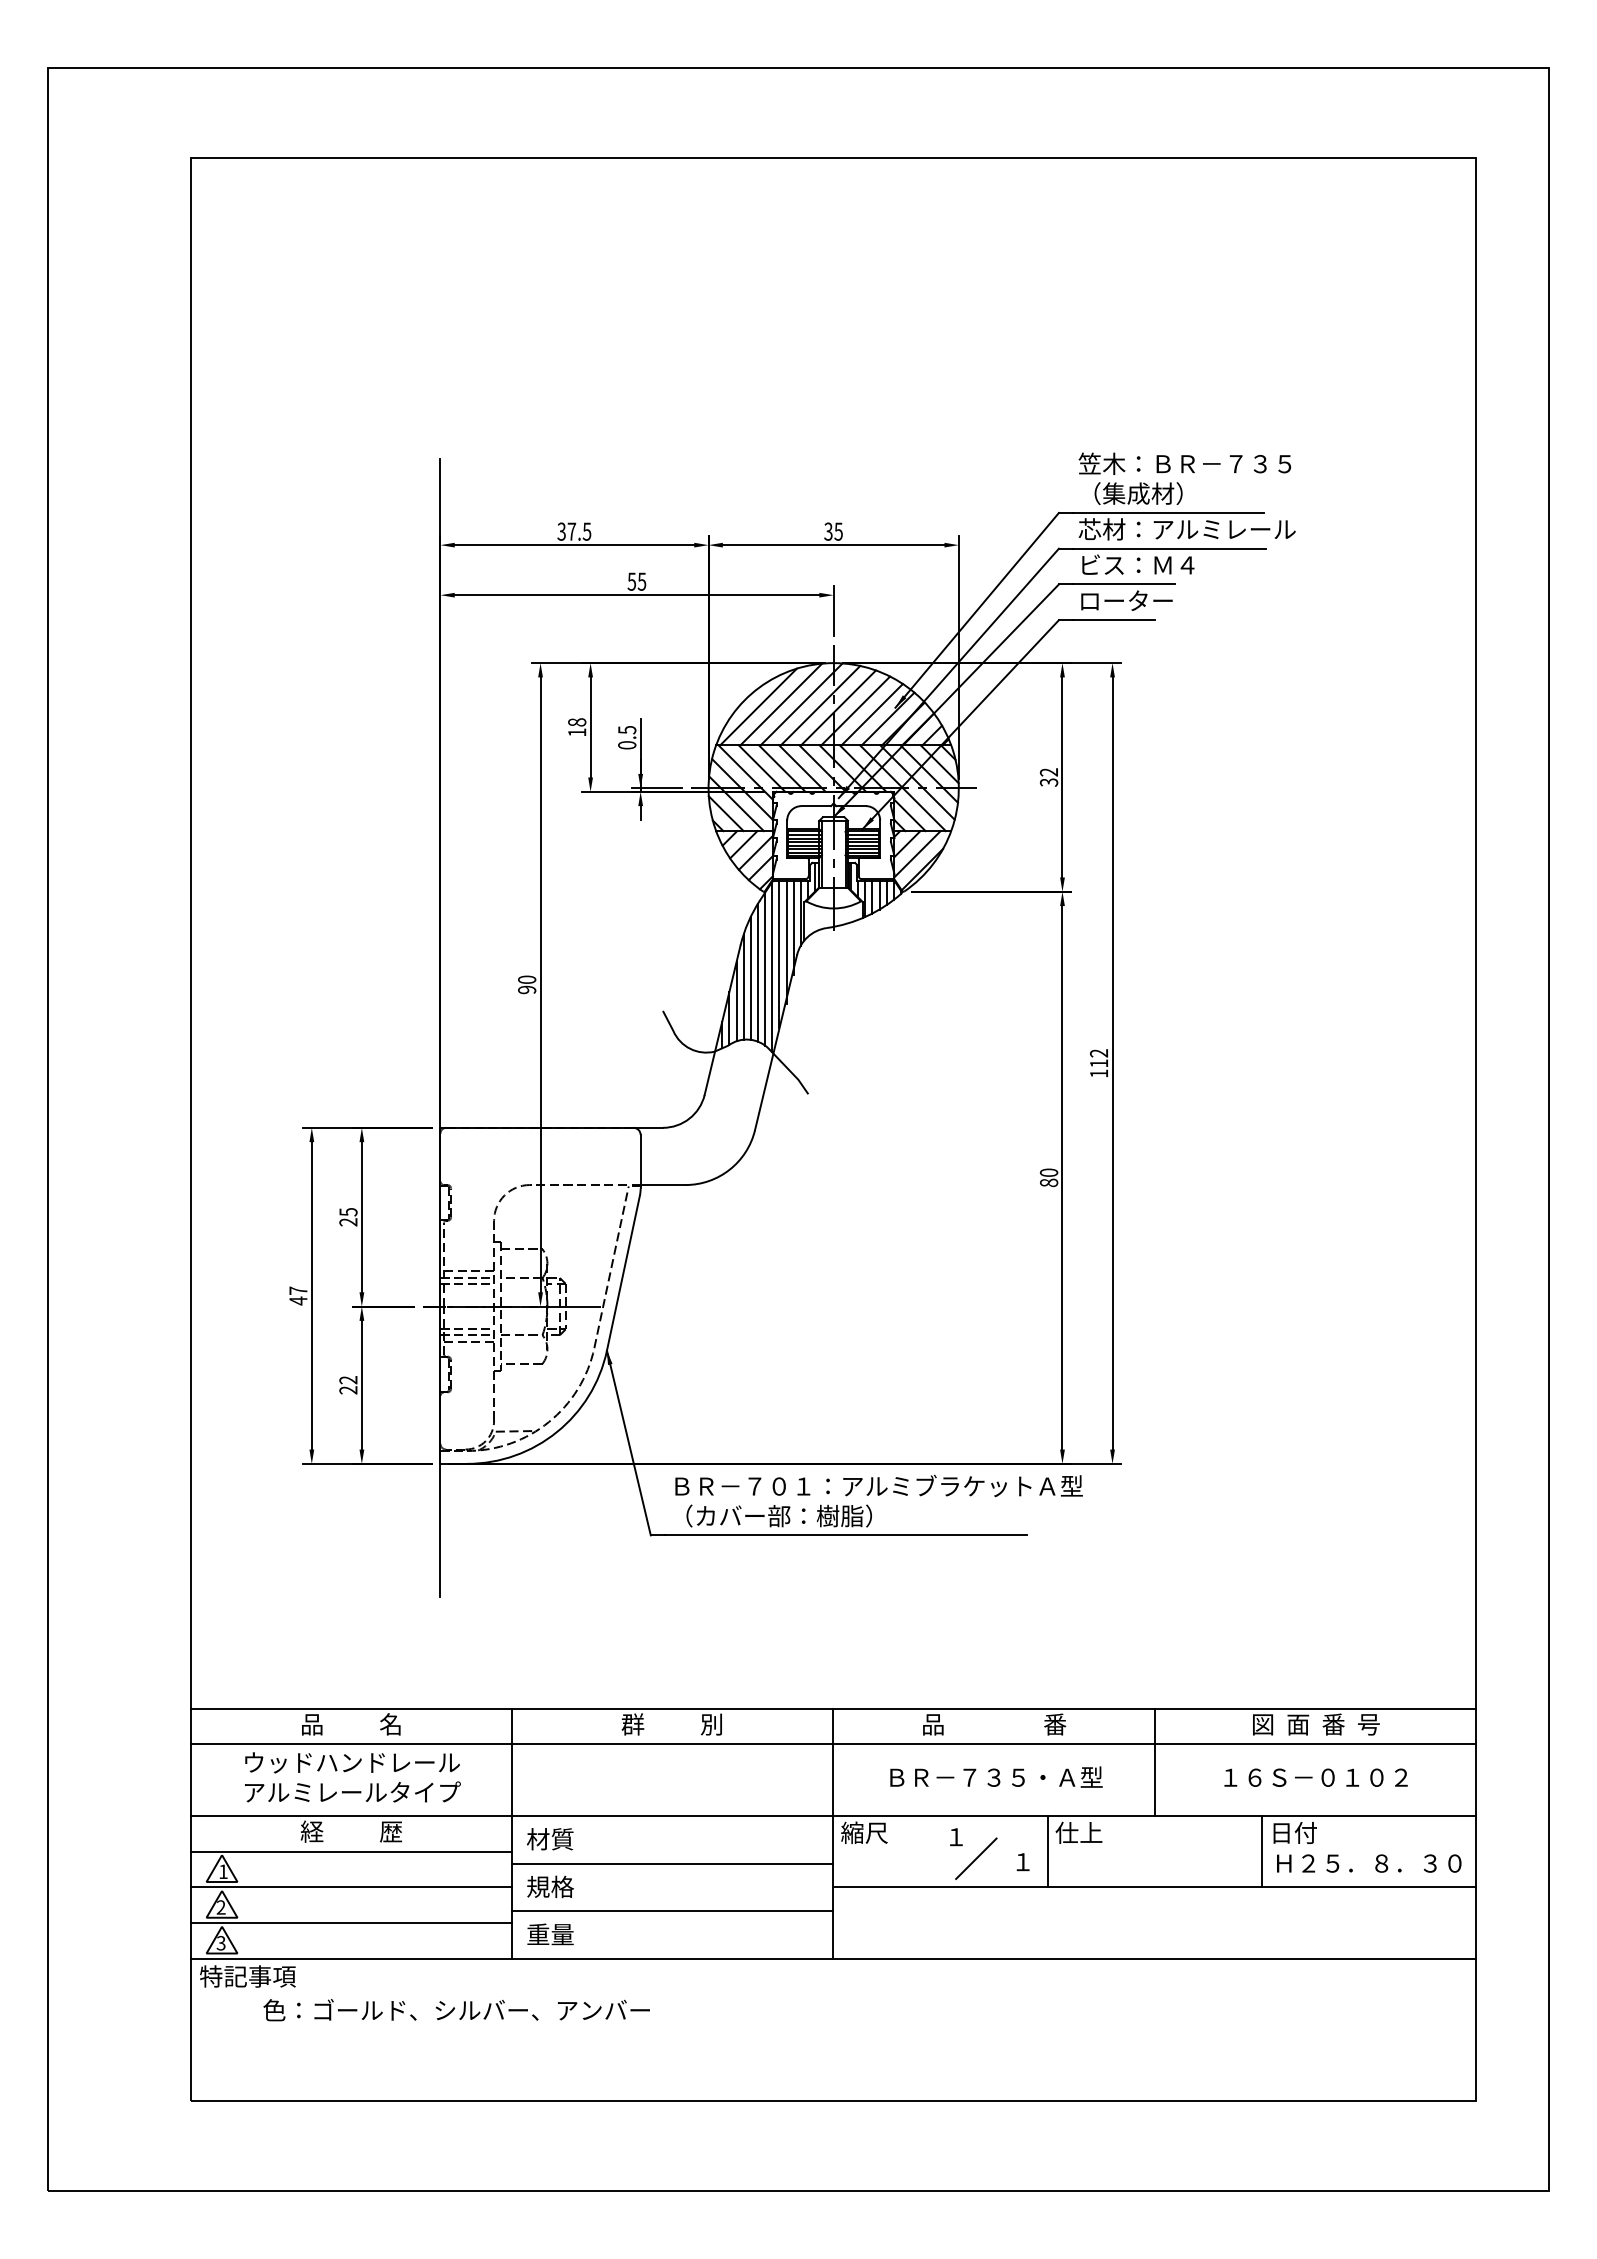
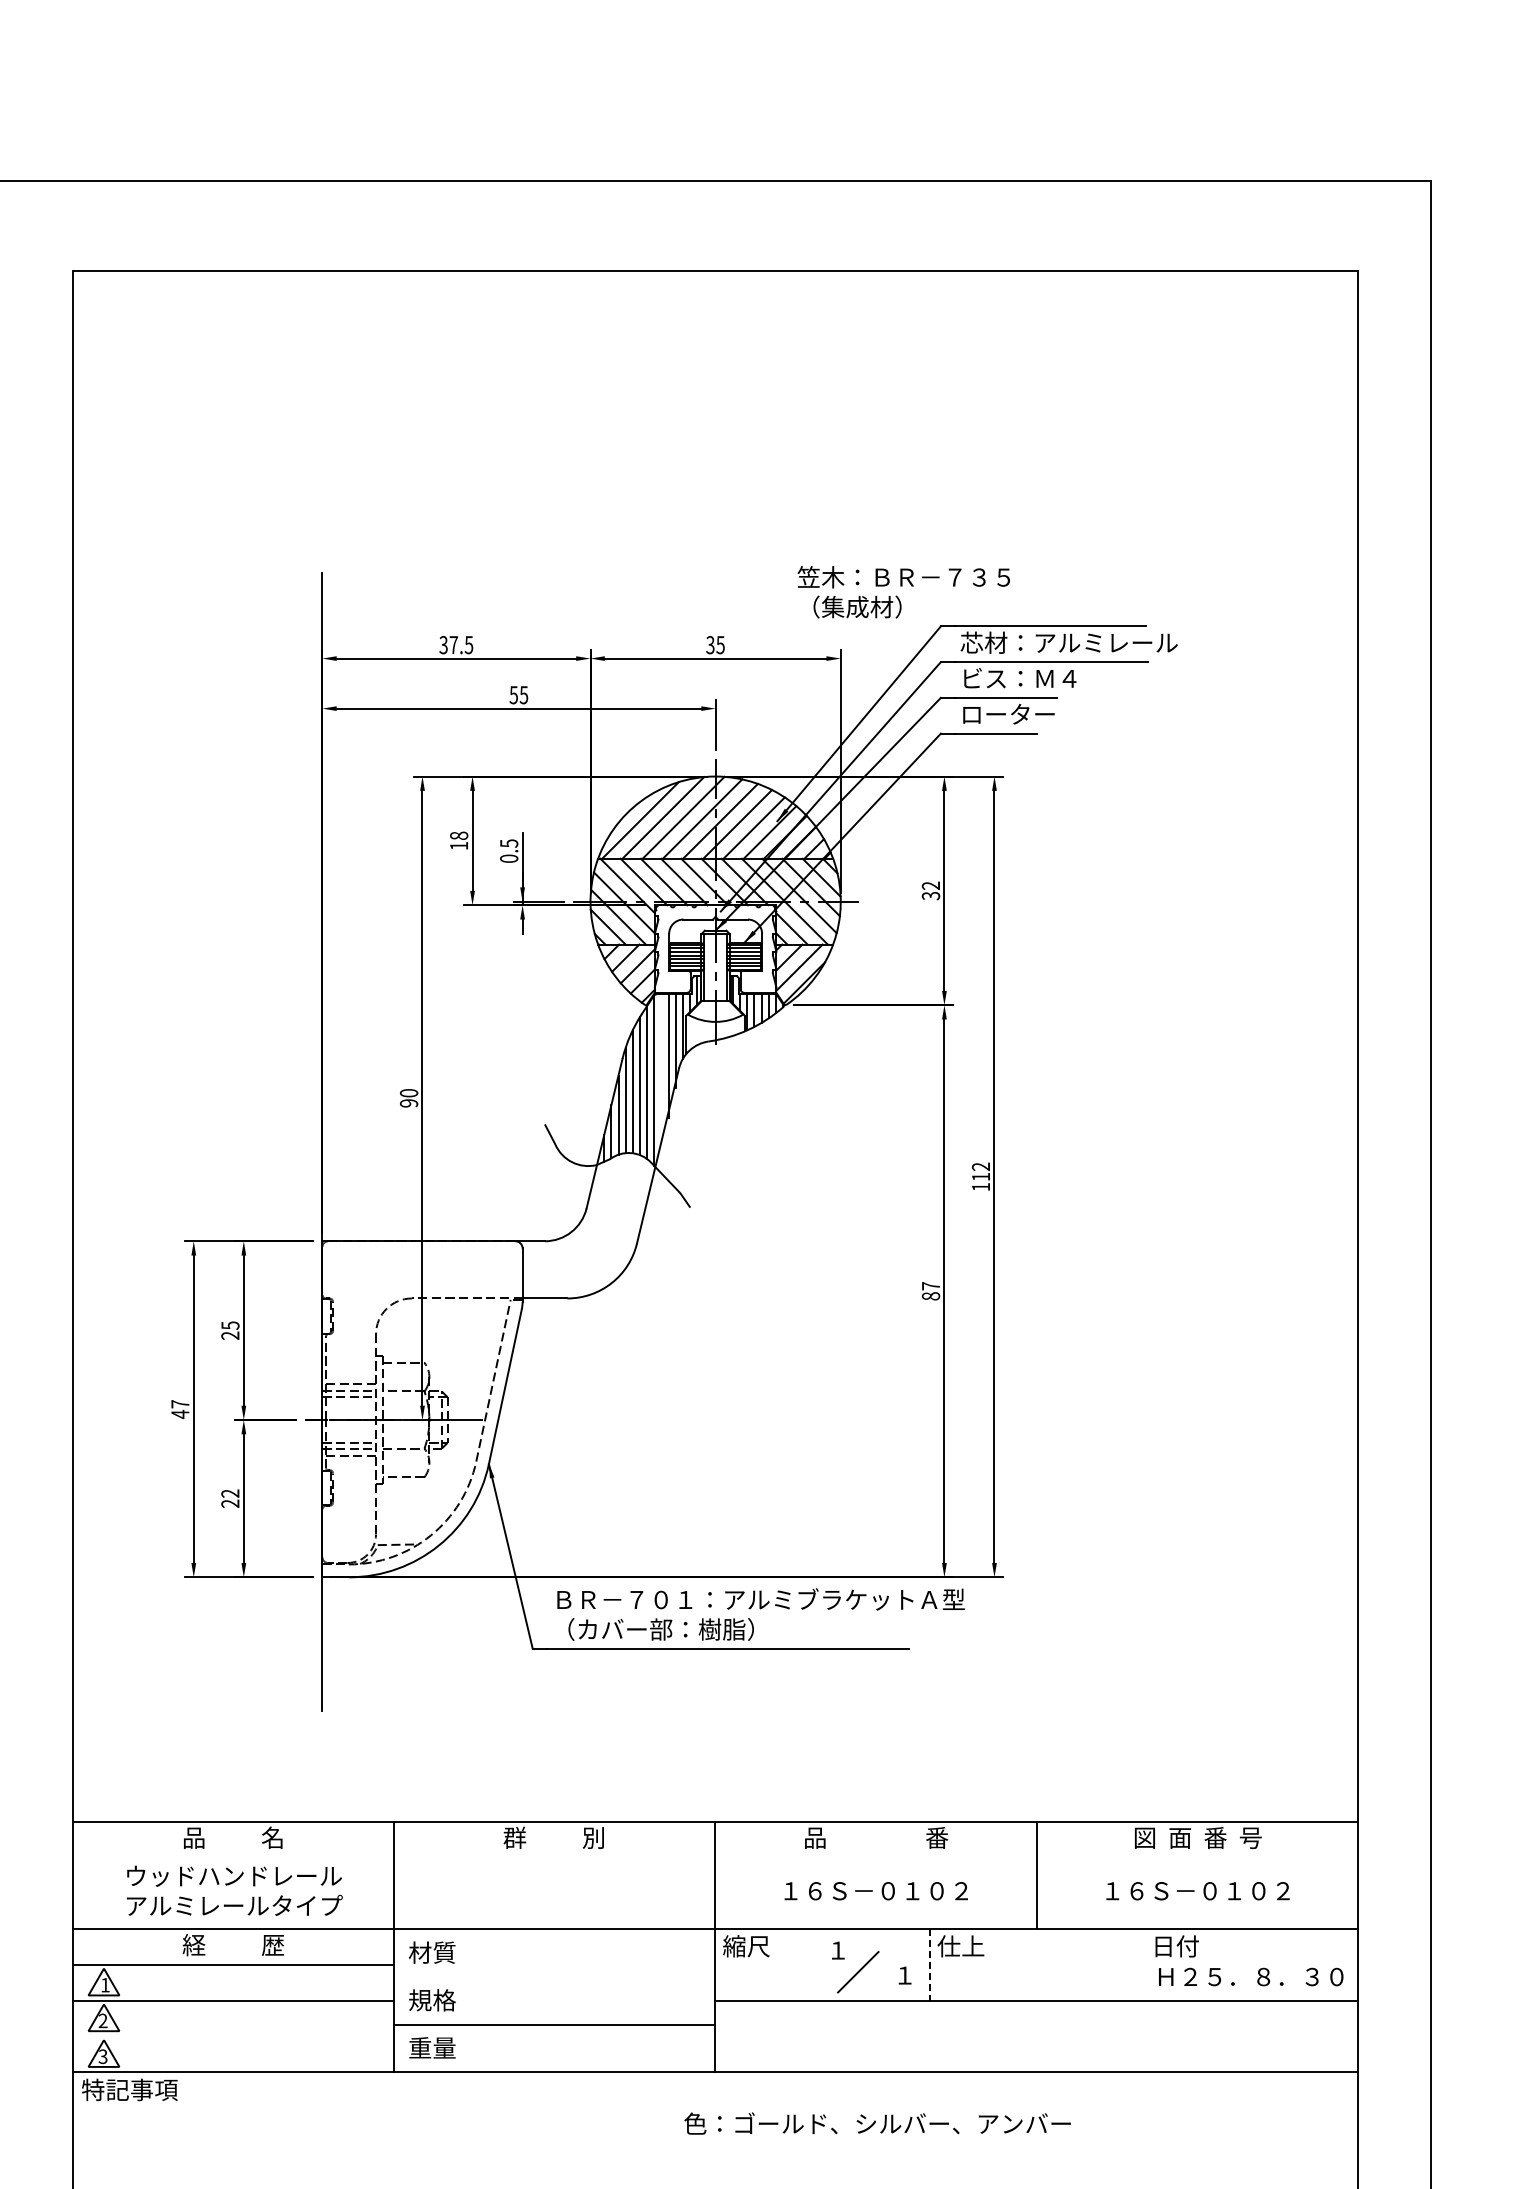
text: (1184, 478) -> (903, 591), moved
line: (779, 954) -> (661, 1067), removed
text: (1048, 1172) -> (930, 1285), 80 -> 87
line: (832, 1744) -> (714, 1857), removed
text: (996, 1776) -> (878, 1889), ＢＲ－７３５・Ａ型 -> １６Ｓ－０１０２
line: (1047, 1851) -> (929, 1964), solid -> dashed
line: (1262, 1851) -> (1144, 1964), removed
line: (672, 1863) -> (554, 1976), removed
line: (350, 1923) -> (232, 2036), removed
text: (456, 2010) -> (877, 2123), moved

